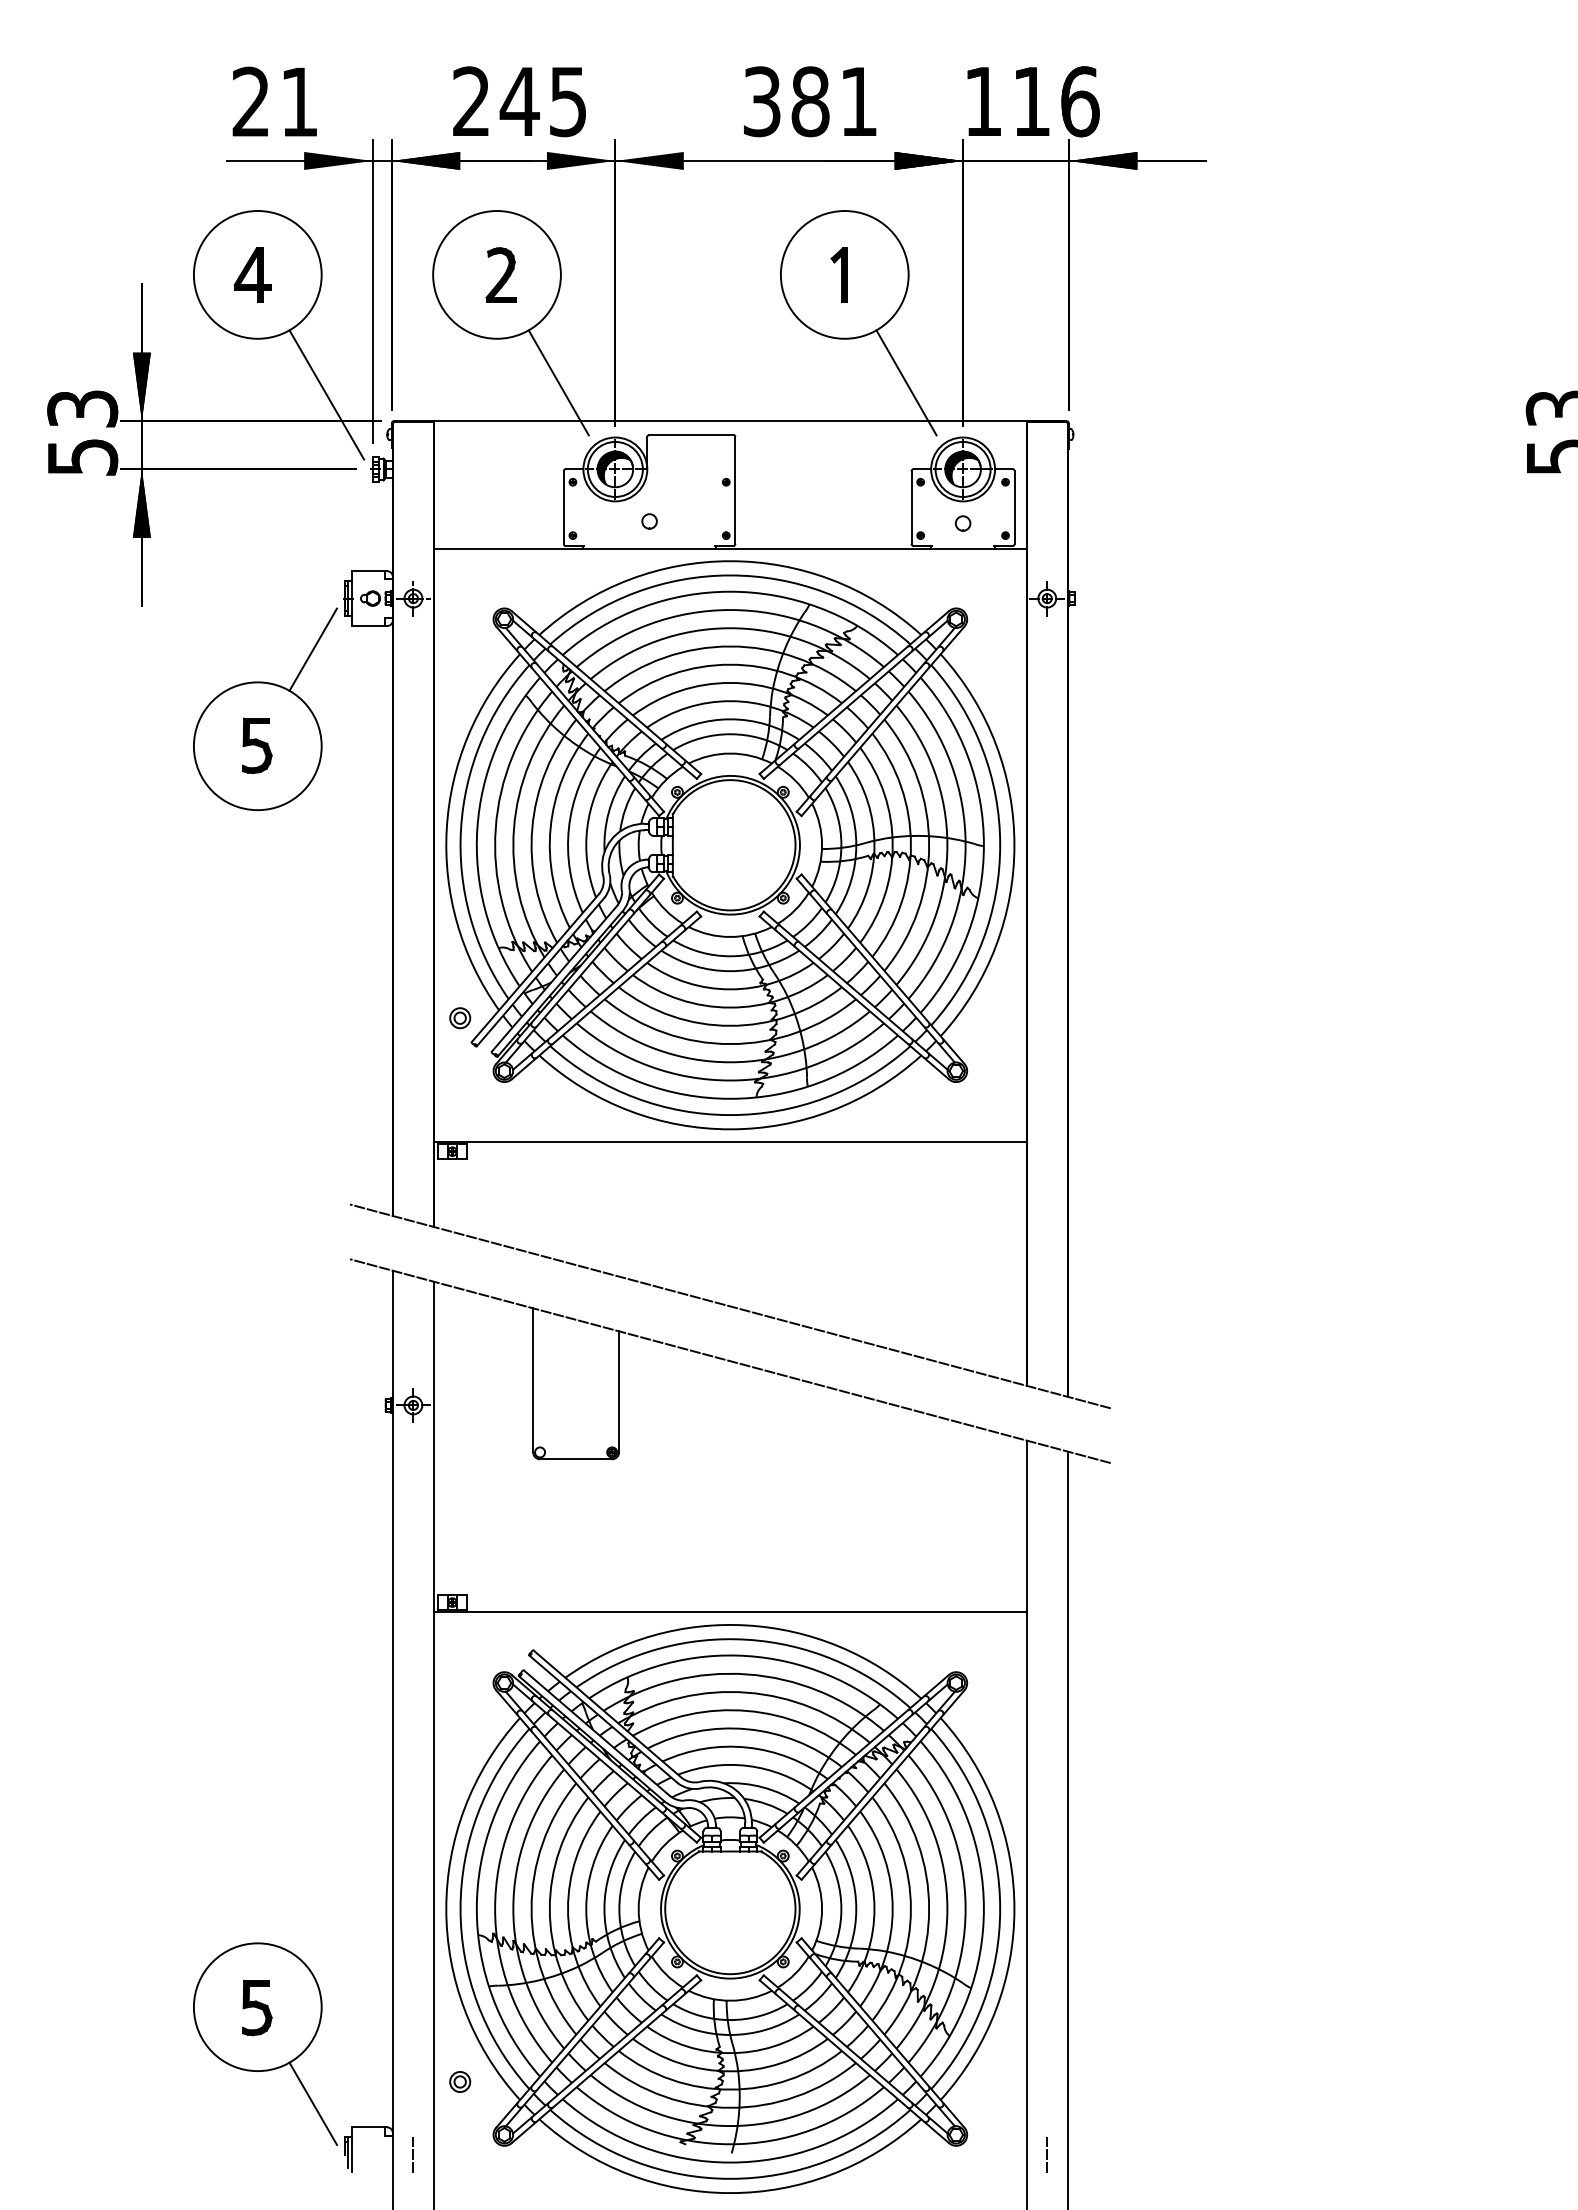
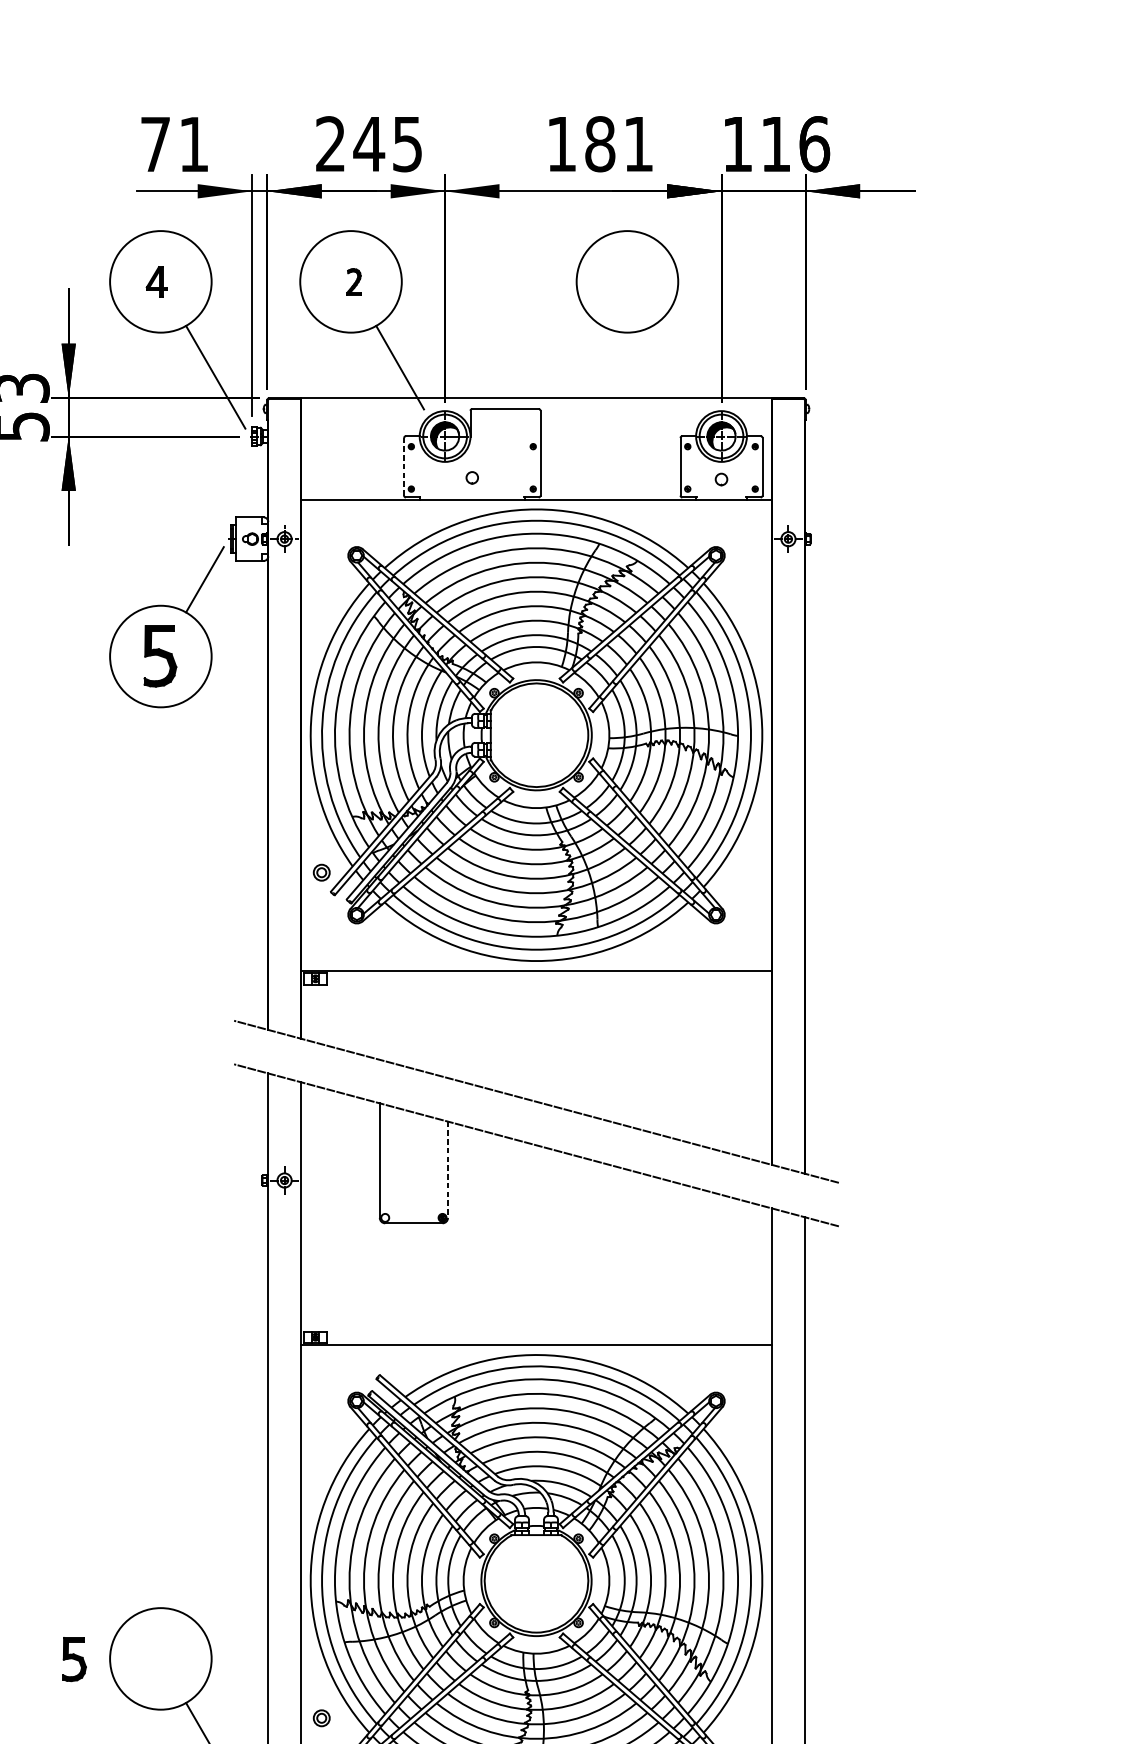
text: (250, 101) -> (155, 144), 21 -> 71
text: (762, 101) -> (562, 144), 381 -> 181
part: (252, 274) -> (156, 281), size x0.7
part: (500, 274) -> (353, 281), size x0.6
part: (838, 274) -> (622, 281), removed
line: (906, 382) -> (676, 367), removed
line: (563, 507) -> (403, 466), solid -> dashed
part: (257, 745) -> (160, 655), size x1.4
line: (619, 1391) -> (448, 1169), solid -> dashed
part: (257, 2007) -> (74, 1659), moved

